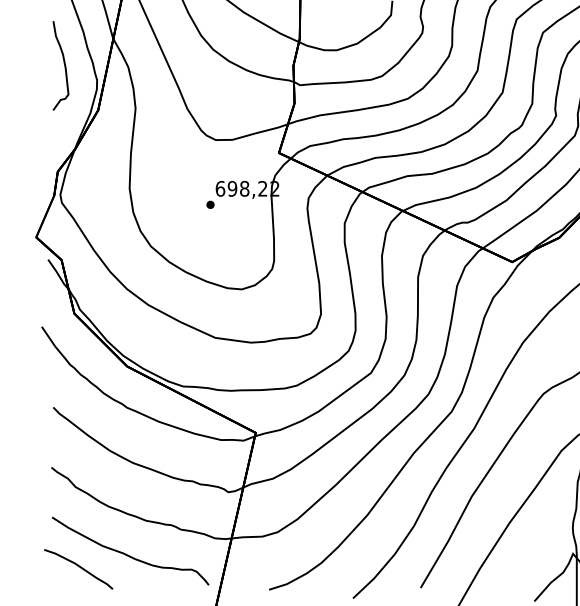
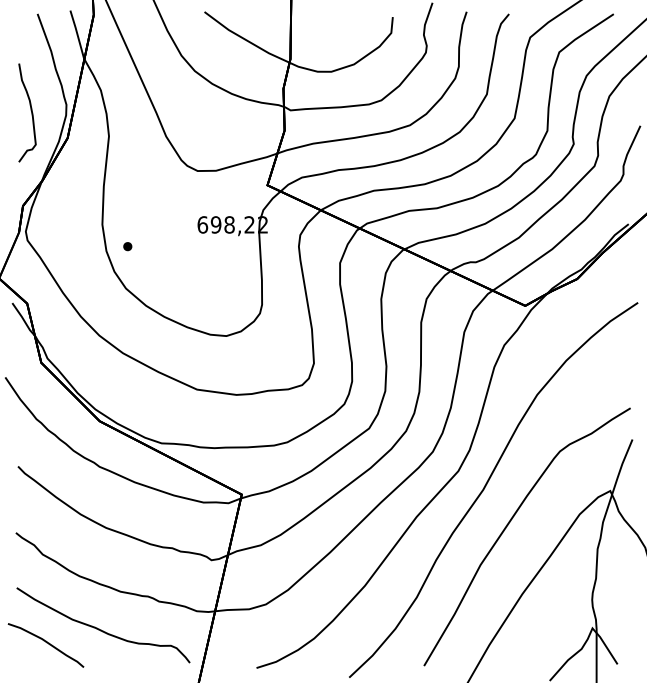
curve: (63, 63) -> (30, 110), moved
part: (210, 204) -> (127, 246), moved

